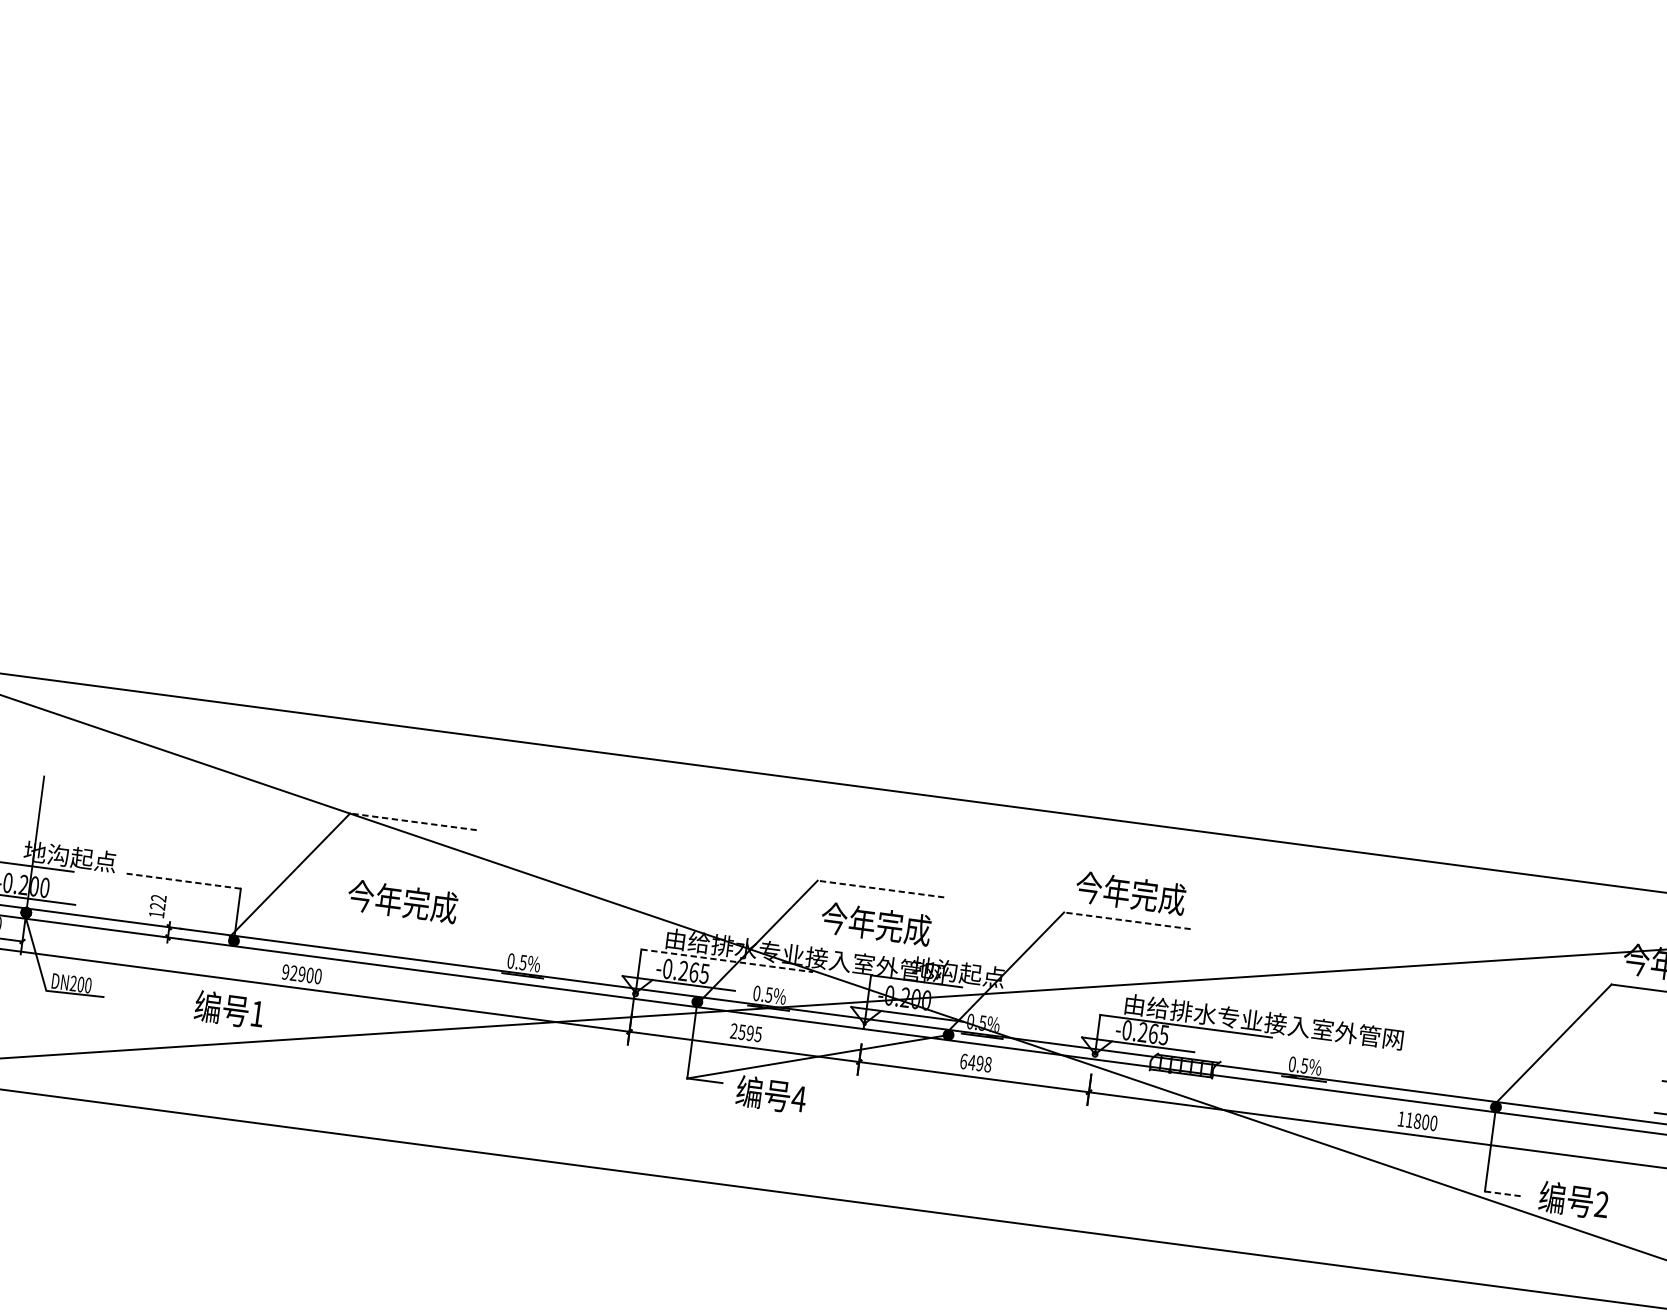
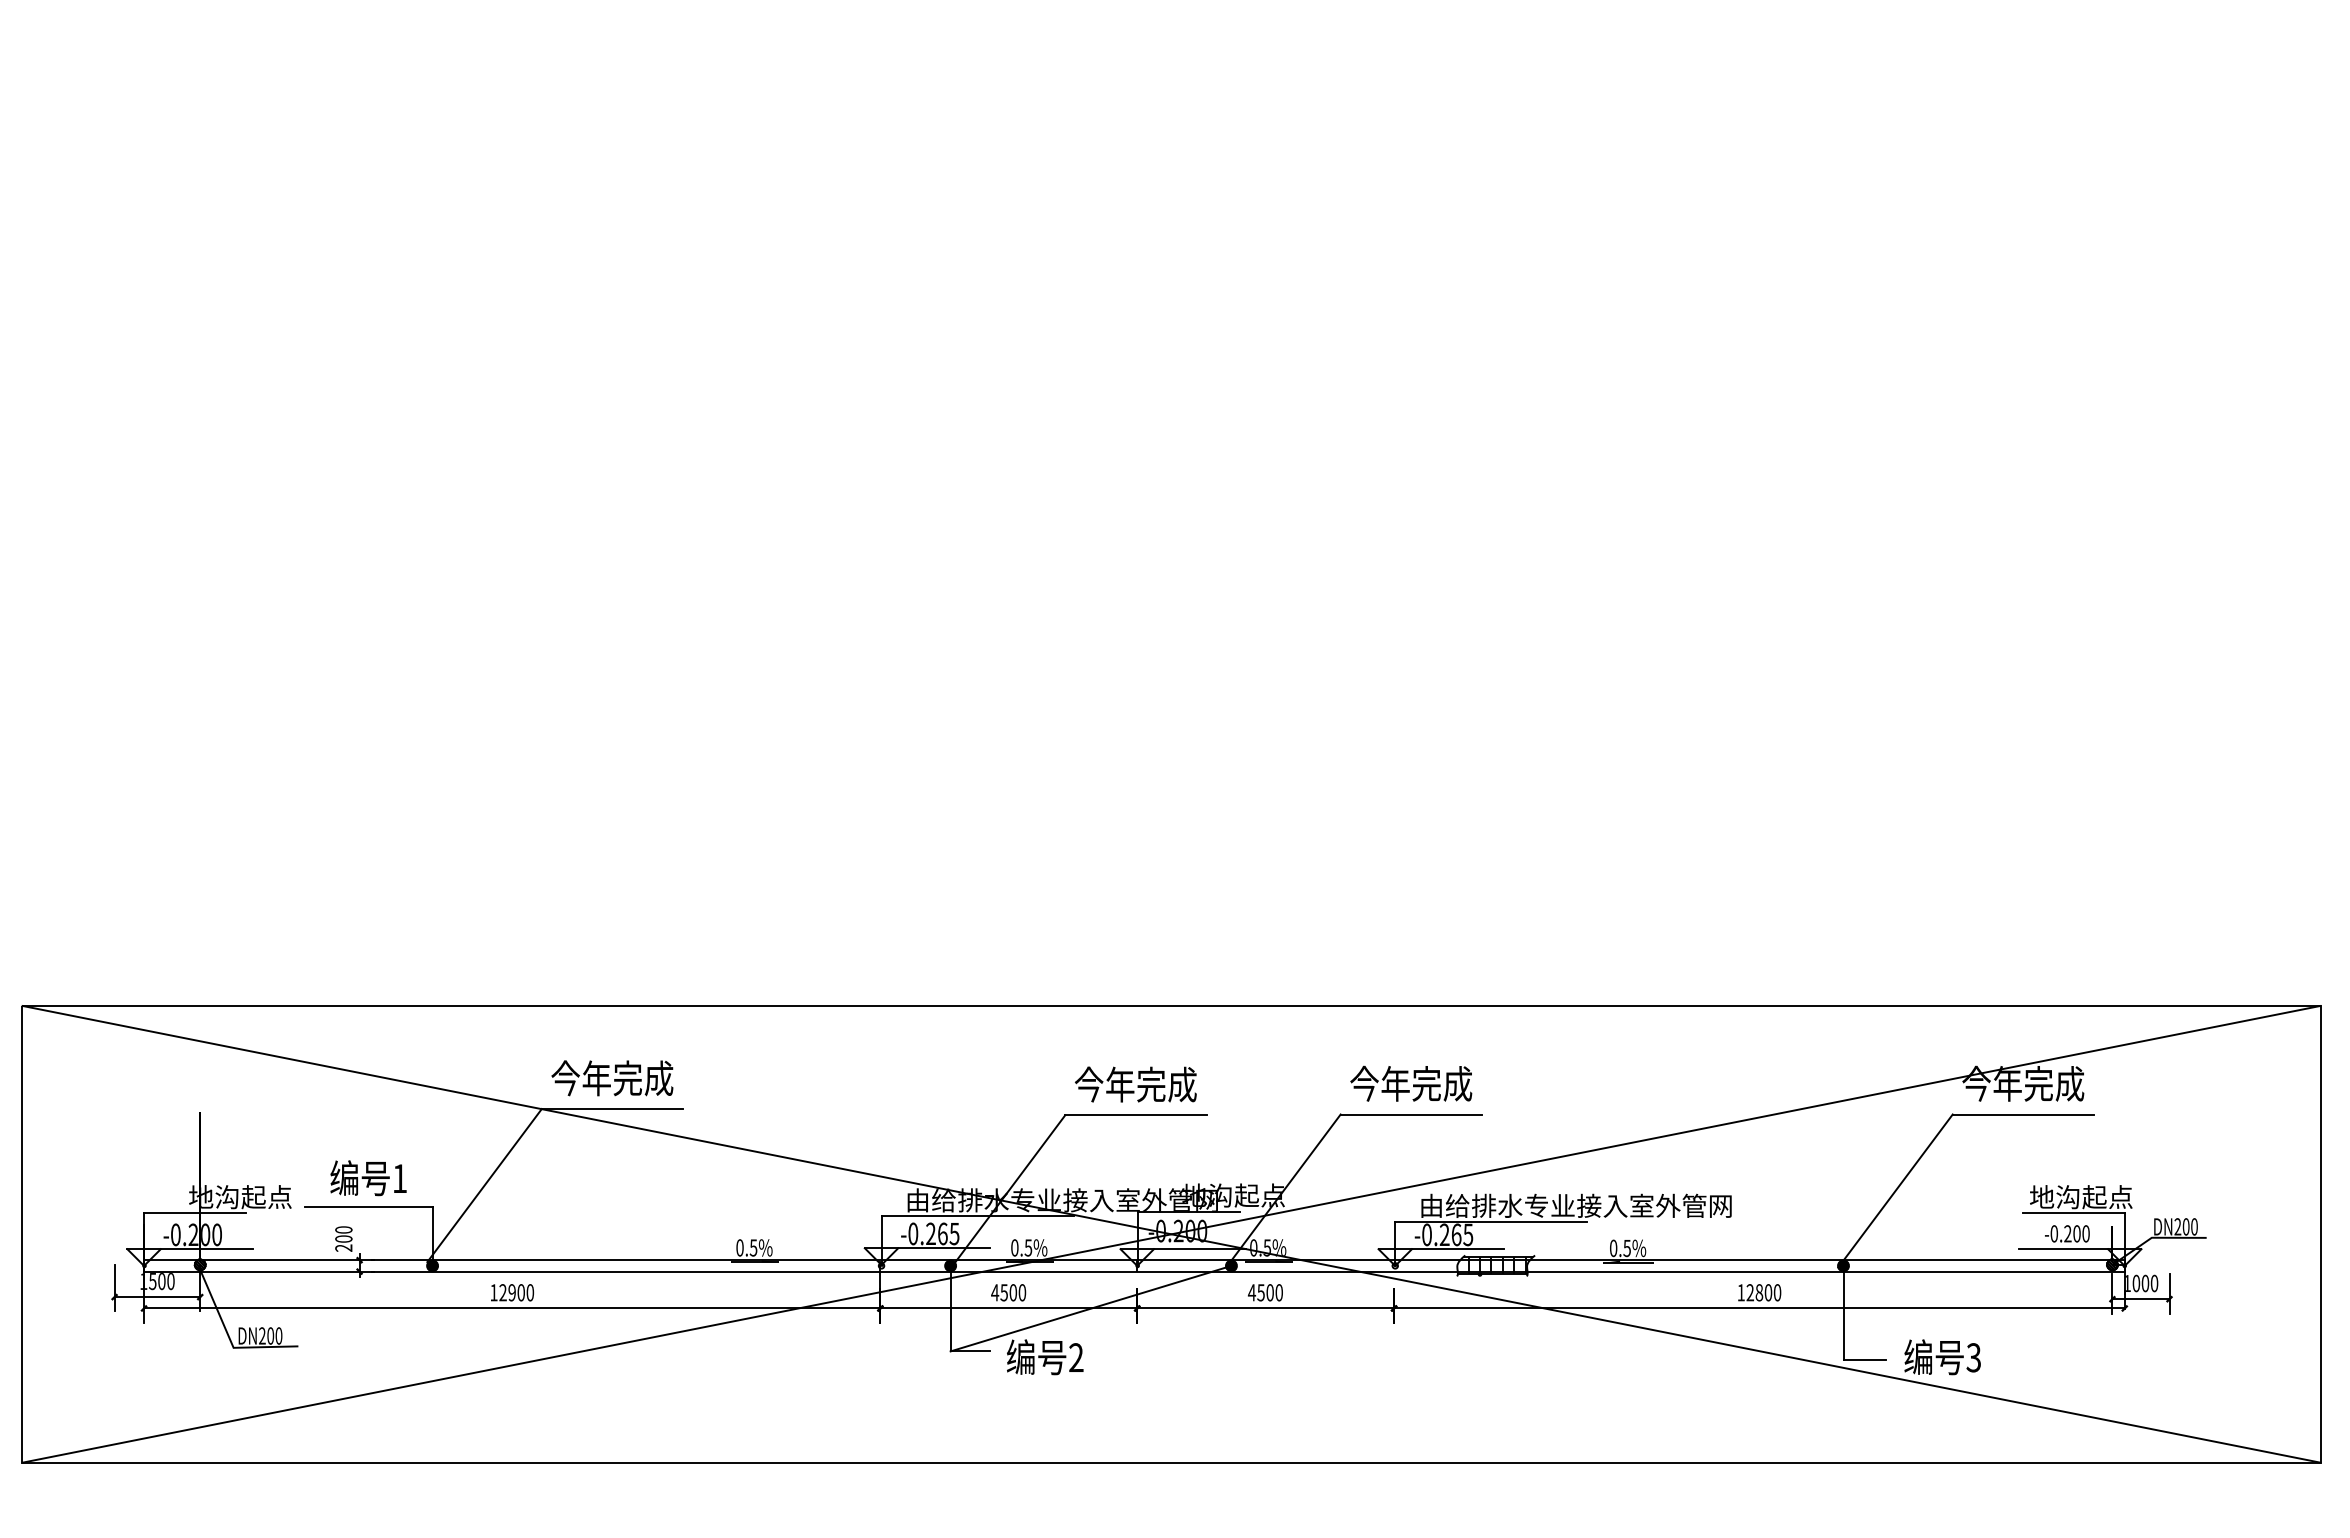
line: (413, 822) -> (612, 1109), dashed -> solid
line: (183, 881) -> (368, 1207), dashed -> solid
line: (881, 889) -> (1136, 1115), dashed -> solid
text: (402, 901) -> (612, 1078), moved
text: (157, 905) -> (343, 1238), 122 -> 200
line: (1127, 920) -> (1411, 1114), dashed -> solid
text: (875, 924) -> (1135, 1084), moved
line: (727, 960) -> (977, 1216), dashed -> solid
text: (285, 971) -> (493, 1292), 92900 -> 12900
text: (229, 1010) -> (368, 1178), moved
text: (745, 1032) -> (1008, 1292), 2595 -> 4500
text: (974, 1062) -> (1264, 1292), 6498 -> 4500
text: (799, 1098) -> (1076, 1357), 4 -> 2
text: (1408, 1119) -> (1749, 1292), 11800 -> 12800
line: (1504, 1194) -> (1865, 1360), dashed -> solid
text: (1601, 1204) -> (1973, 1357), 2 -> 3

